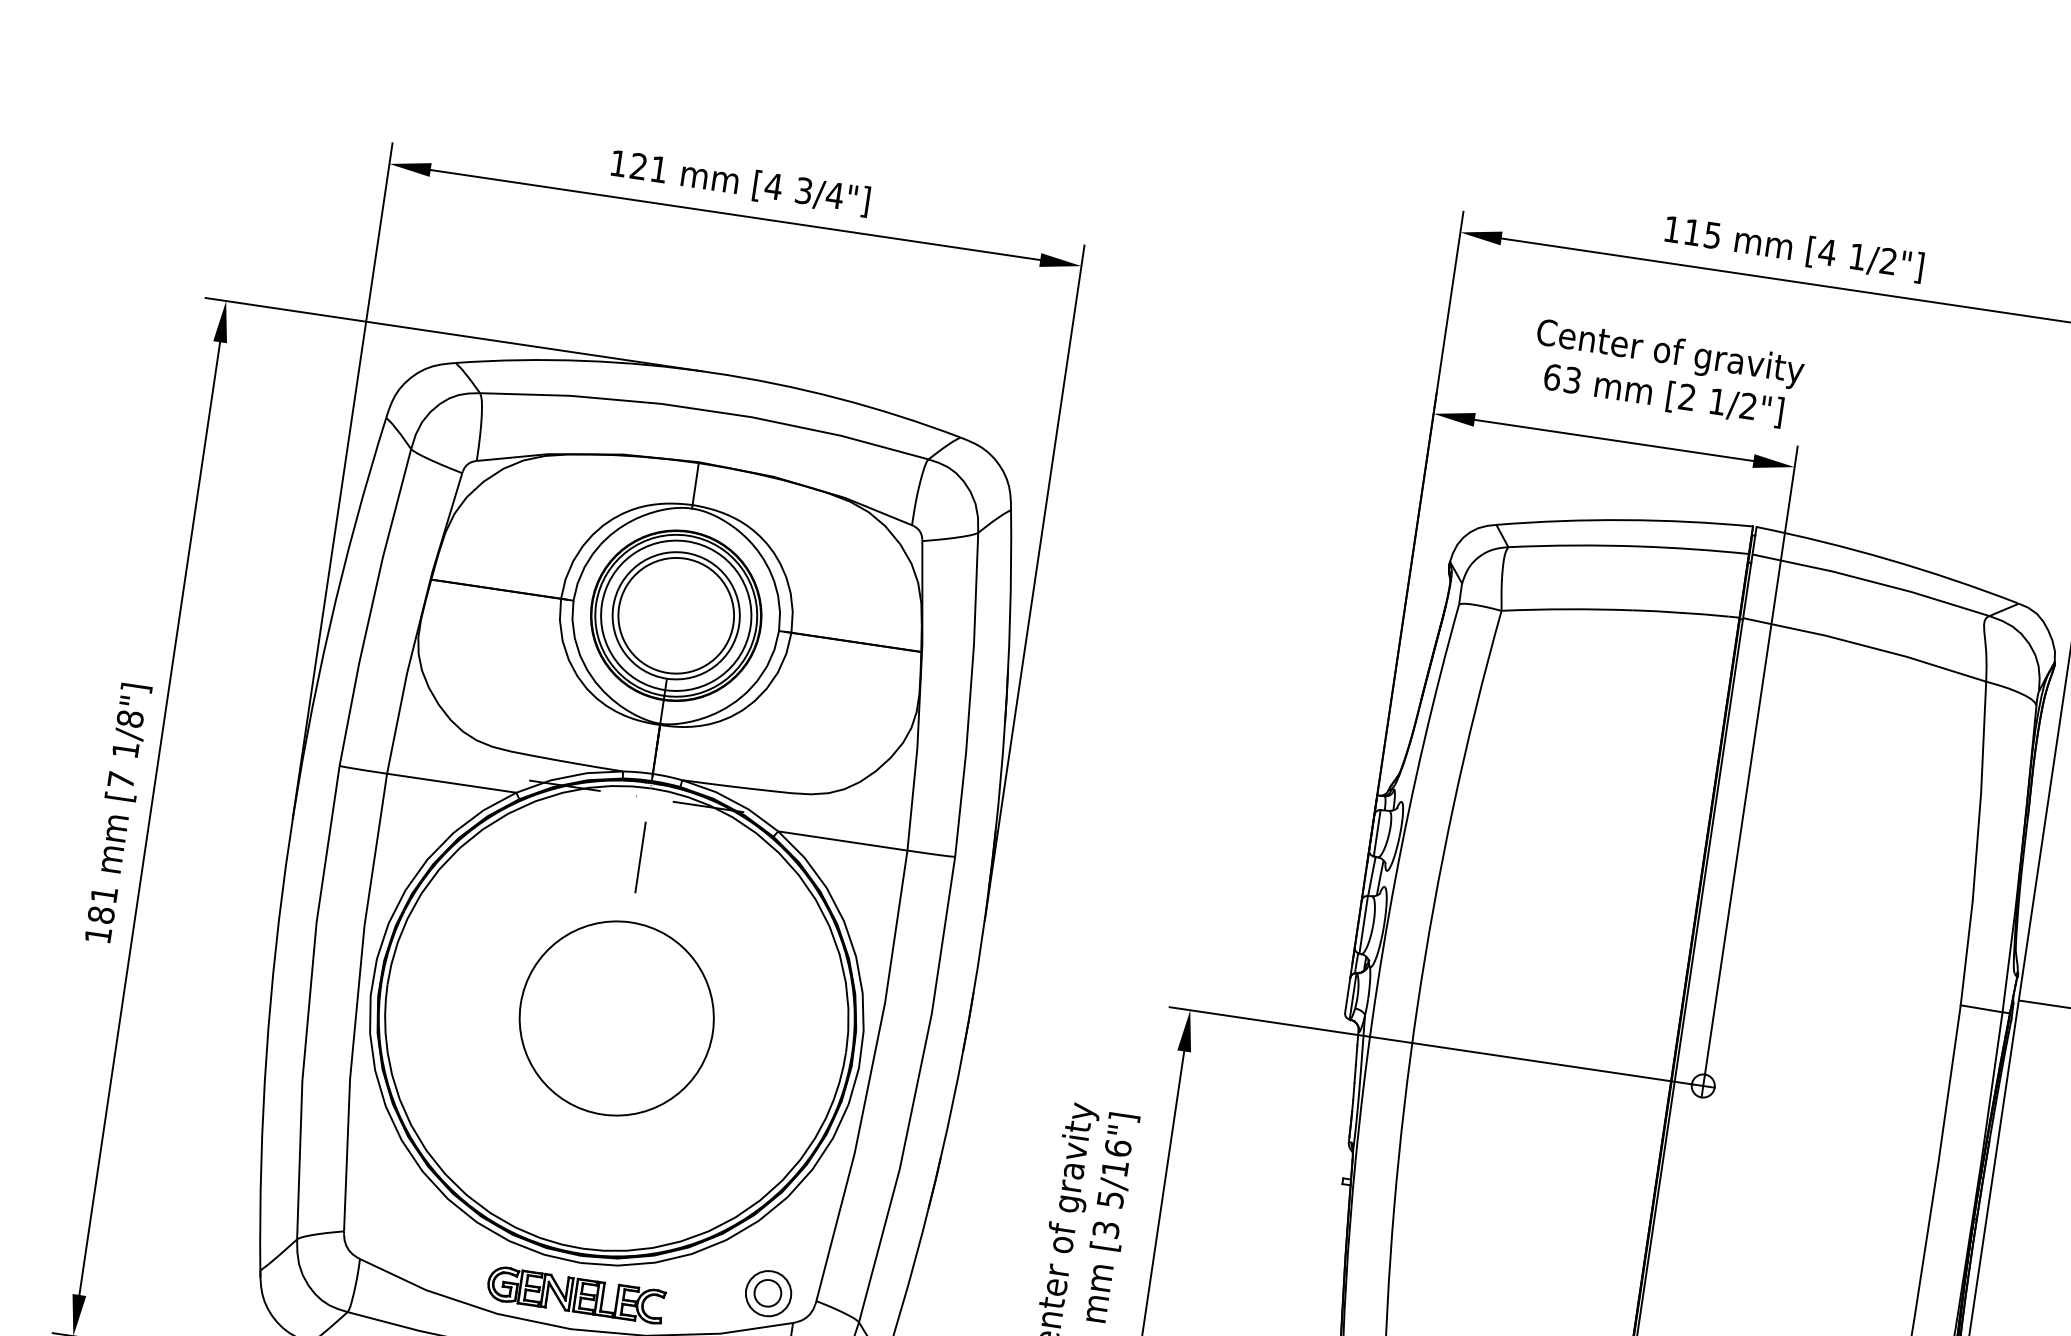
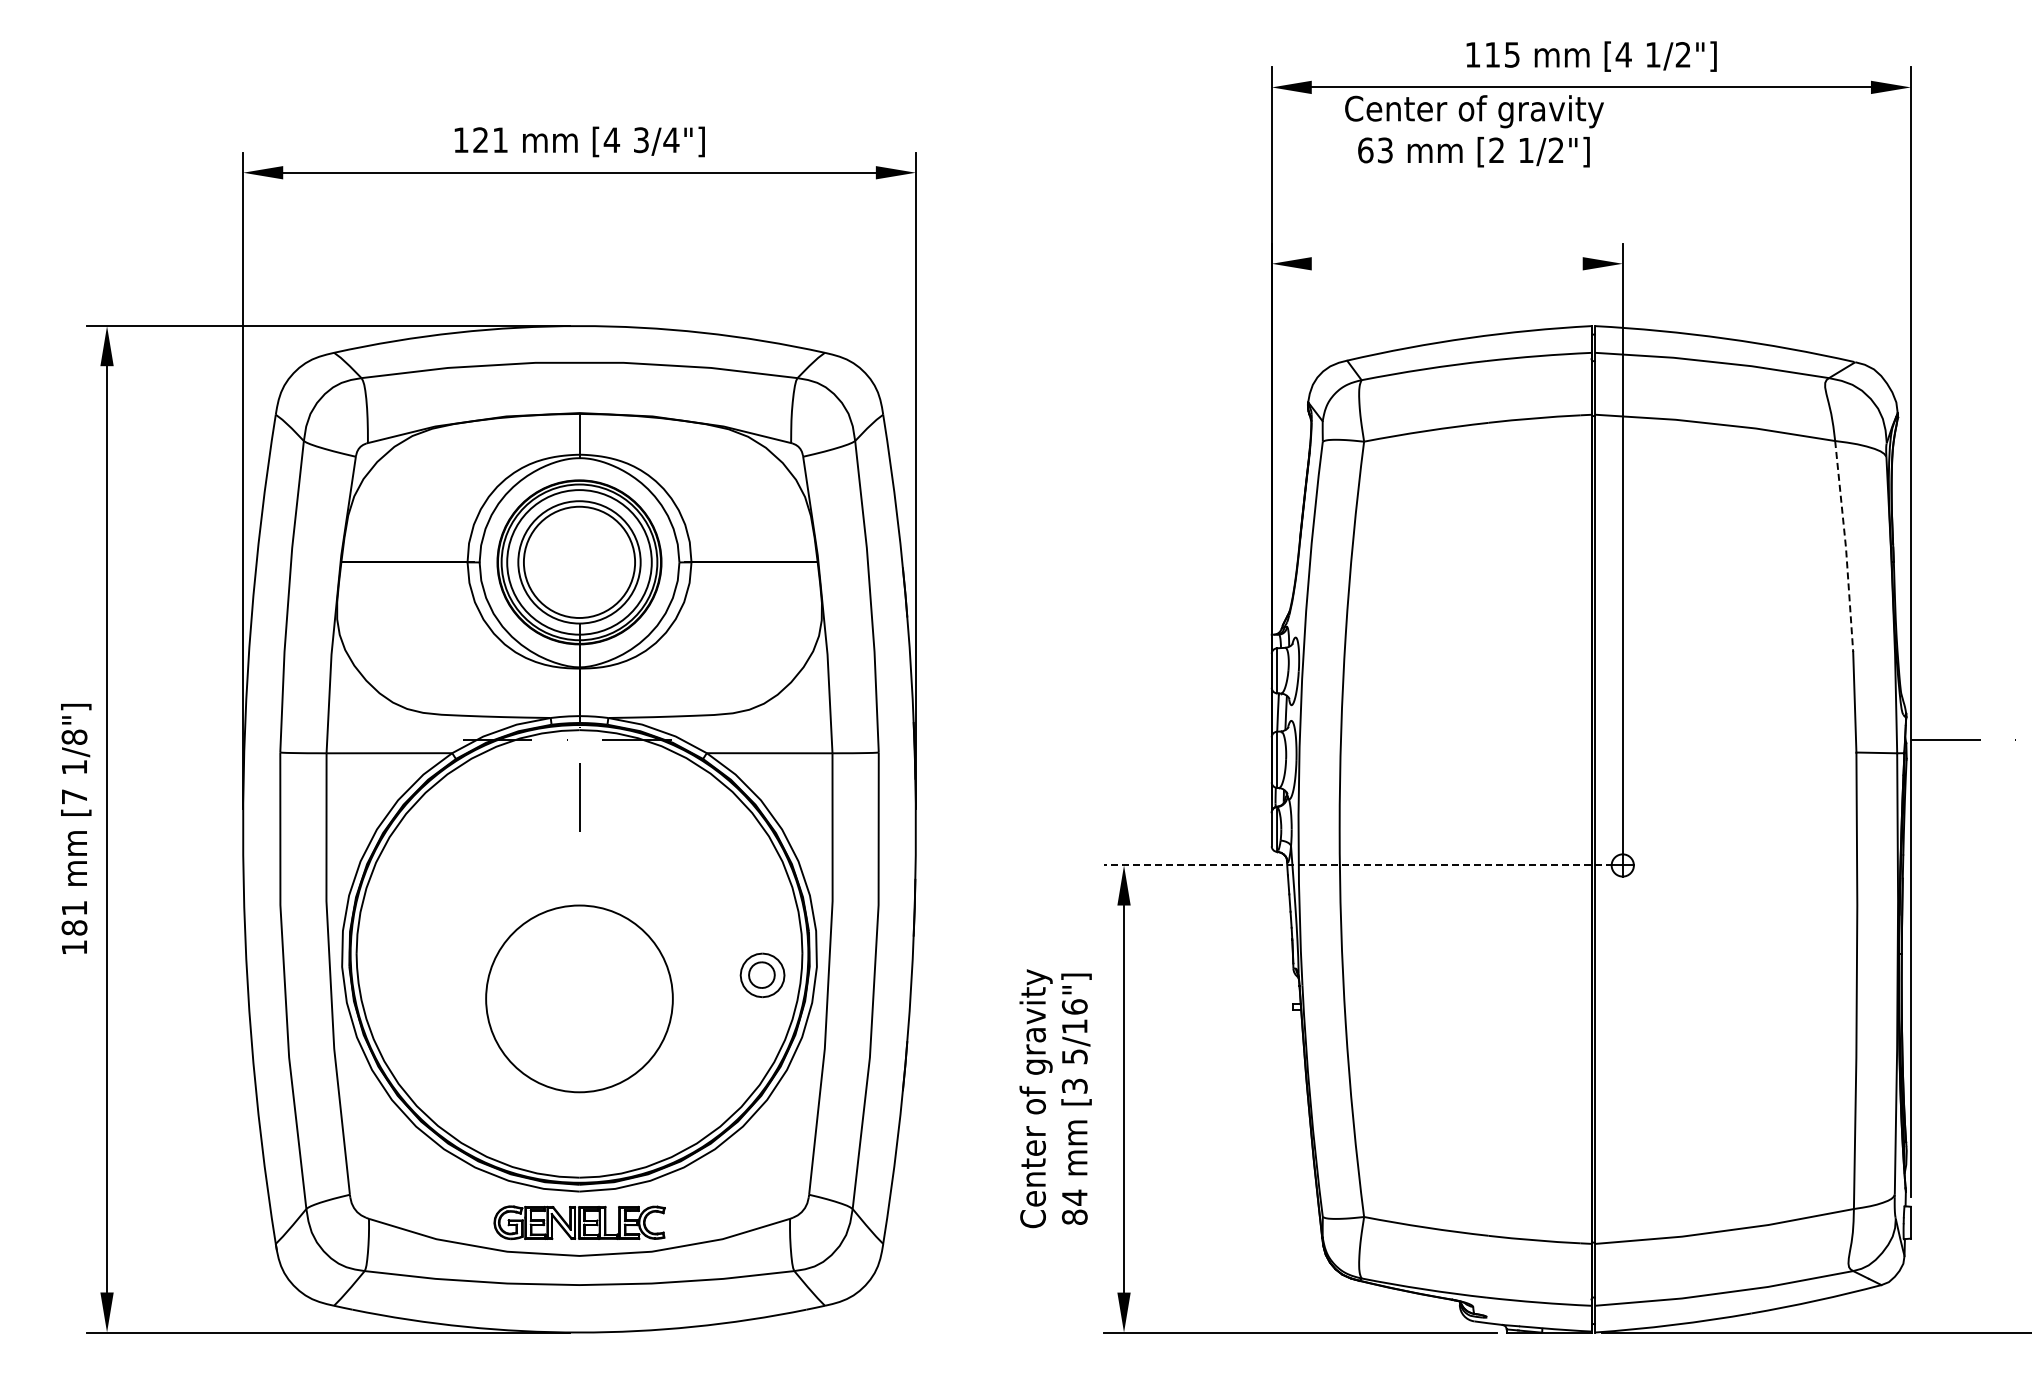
text: (1667, 374) -> (1474, 131), moved
line: (1613, 440) -> (1446, 263), removed
line: (1980, 792) -> (1845, 547), solid -> dashed
circle: (616, 1018) -> (579, 998), moved
line: (1430, 1045) -> (1357, 865), solid -> dashed
part: (768, 1293) -> (762, 975), moved

